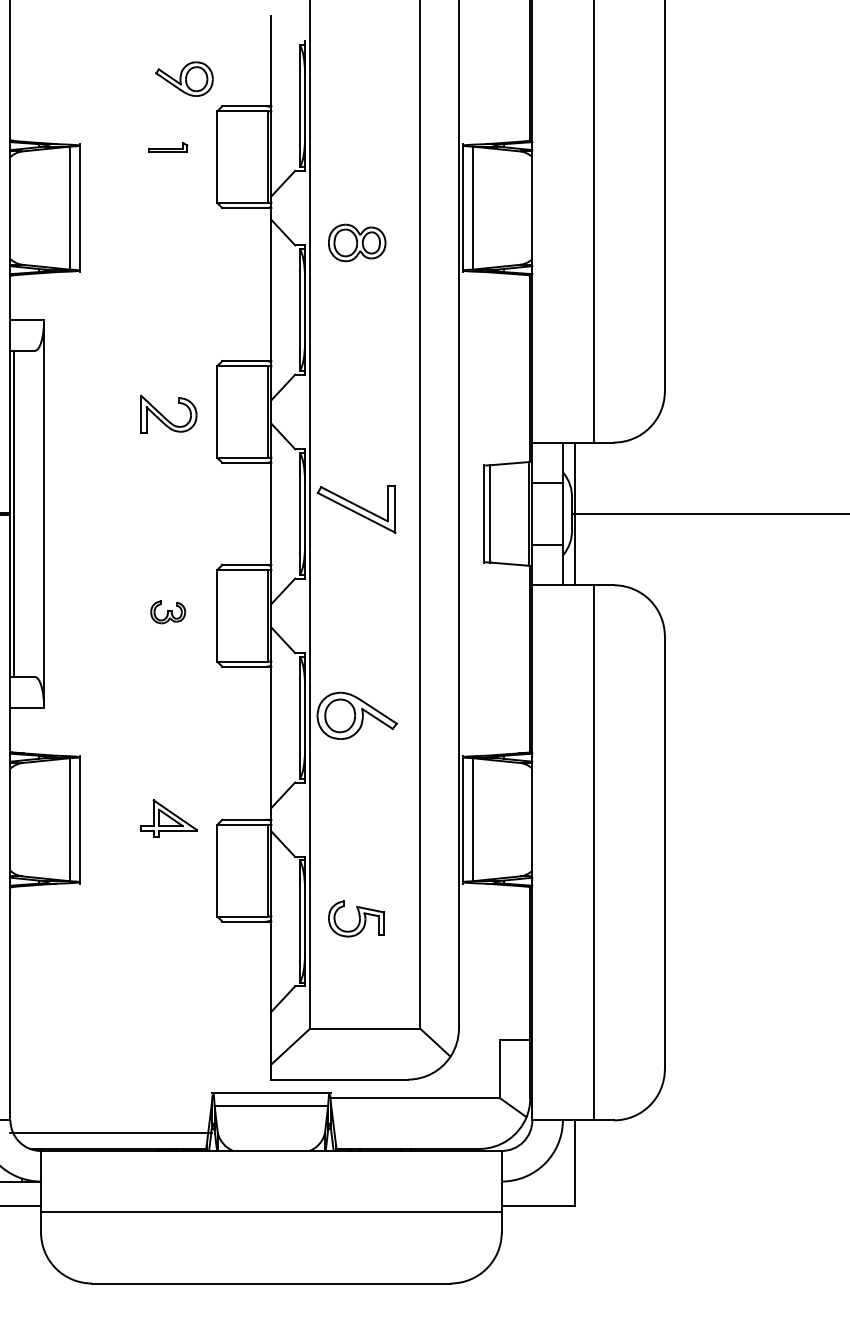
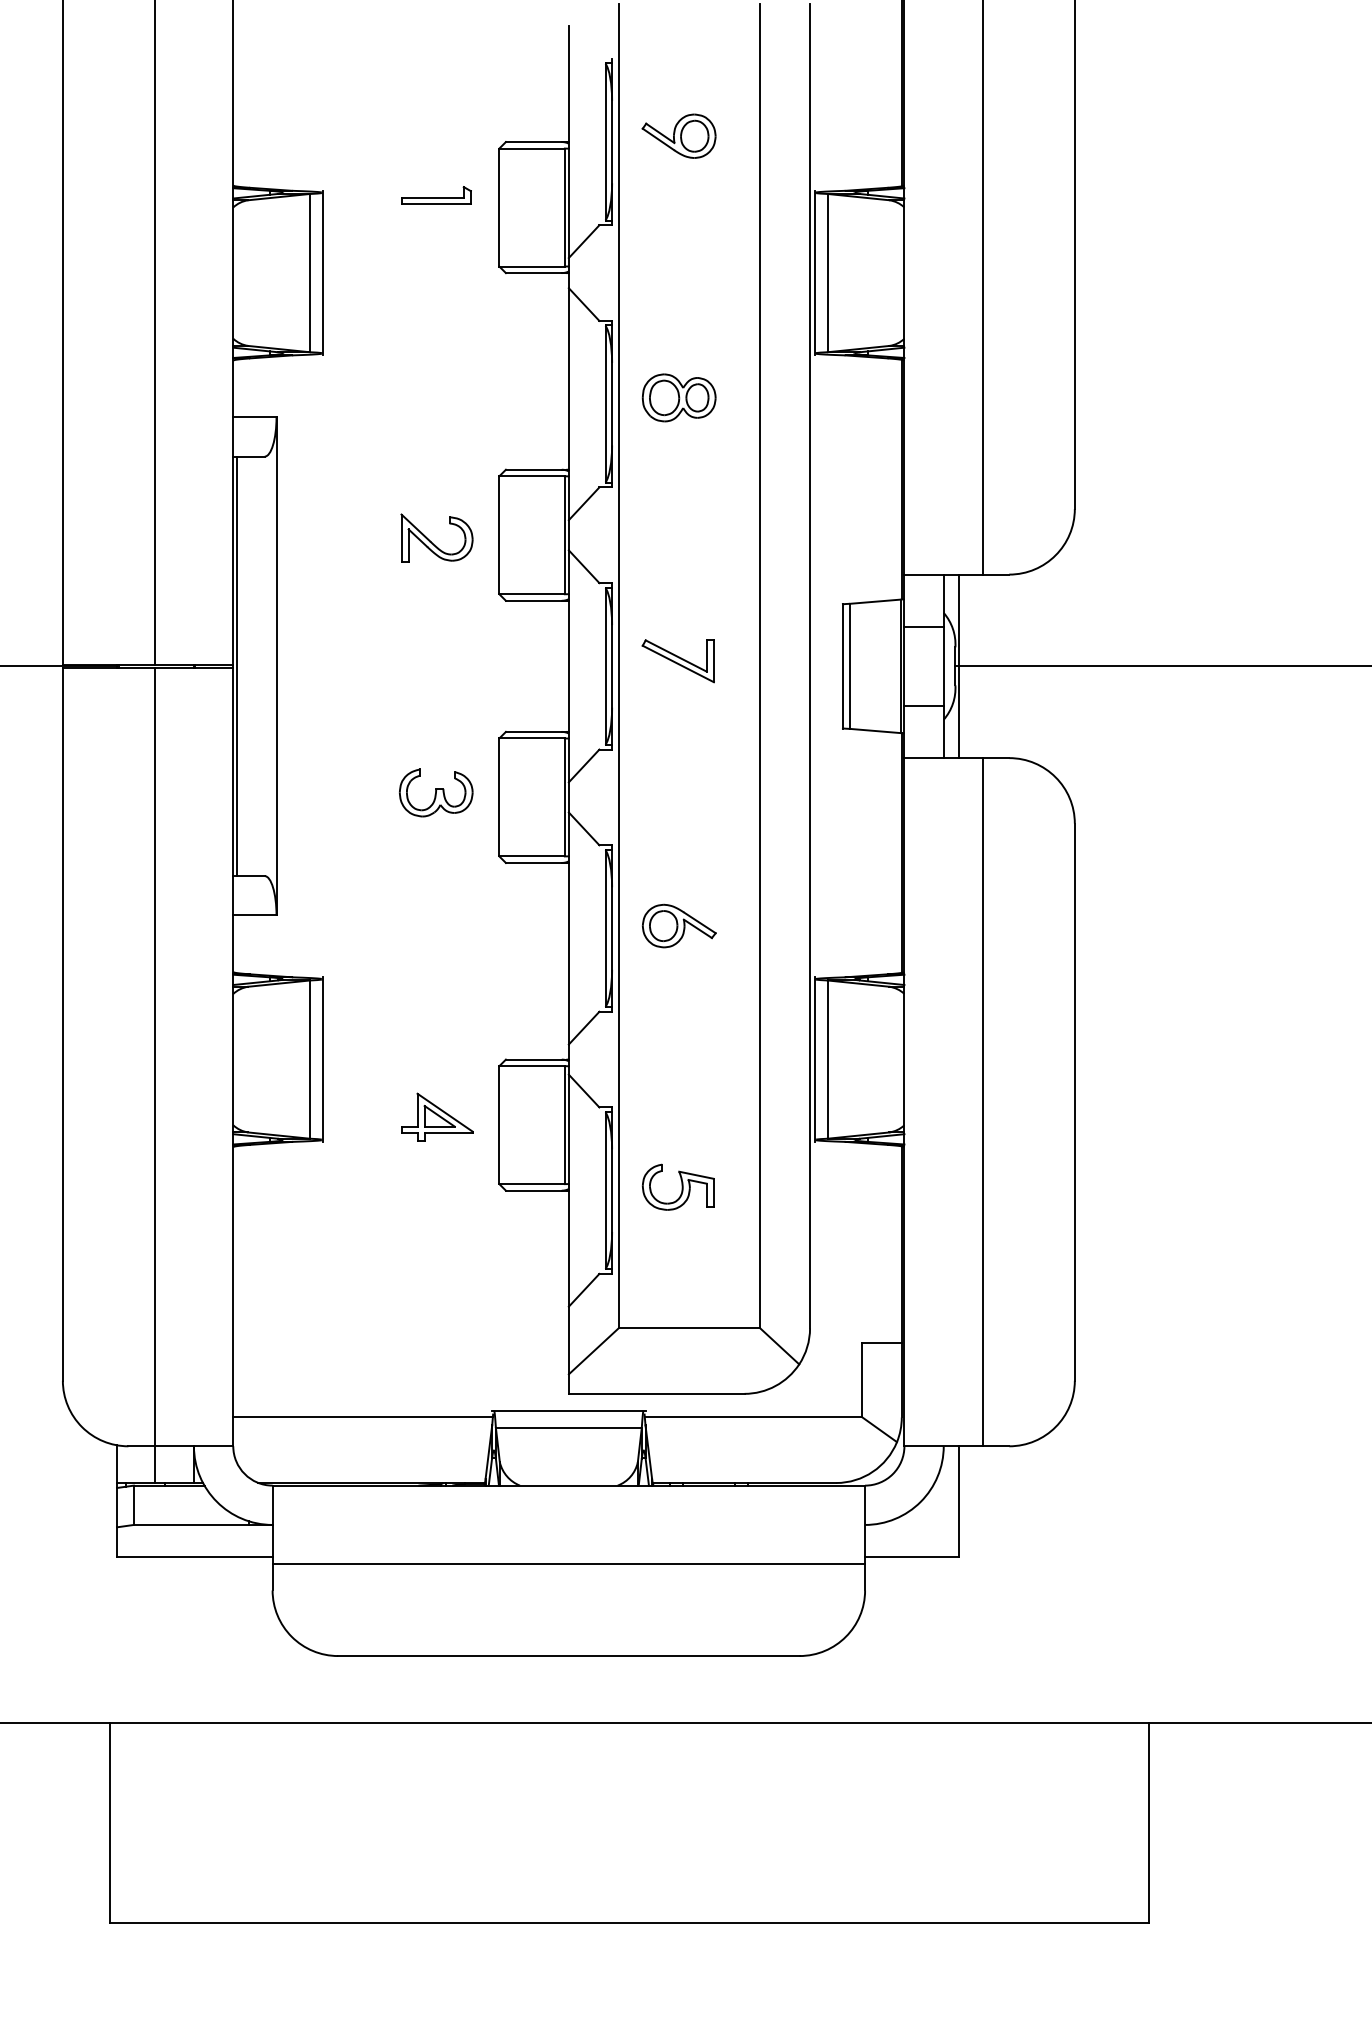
part: (184, 78) -> (678, 135), moved
part: (168, 147) -> (436, 195), size x1.43
part: (356, 242) -> (678, 397), moved
part: (355, 510) -> (677, 661), size x0.71
part: (167, 612) -> (435, 792), size x1.67
part: (357, 715) -> (679, 925), size x0.71
part: (169, 818) -> (437, 1116), moved
line: (110, 1133) -> (362, 1417), moved

